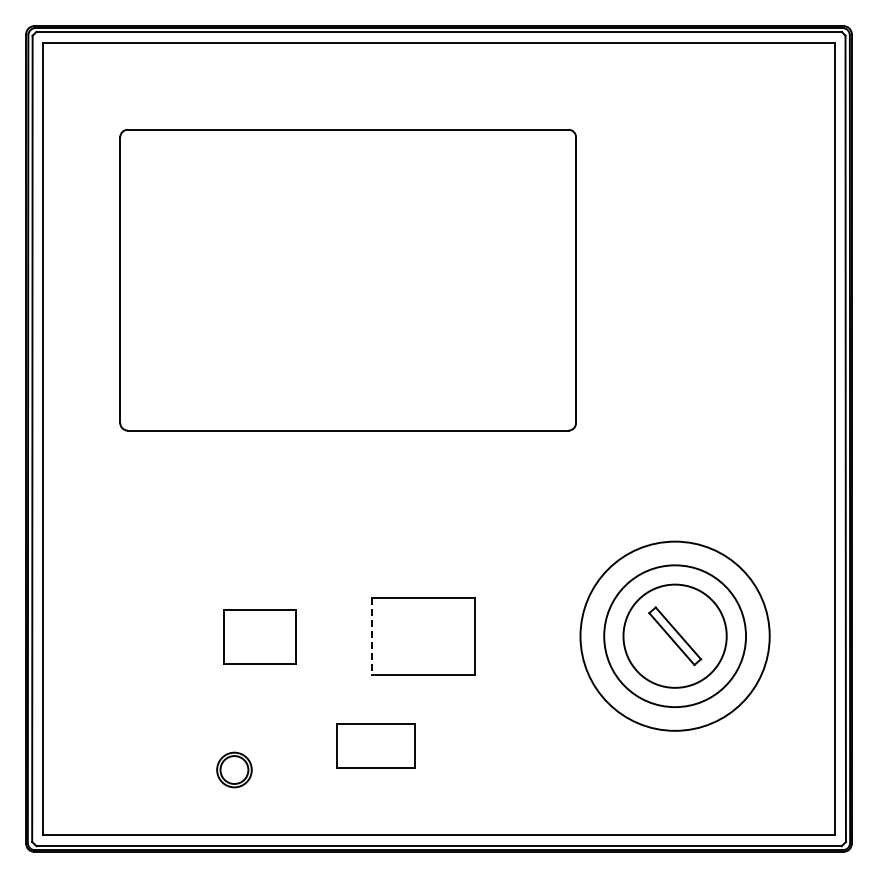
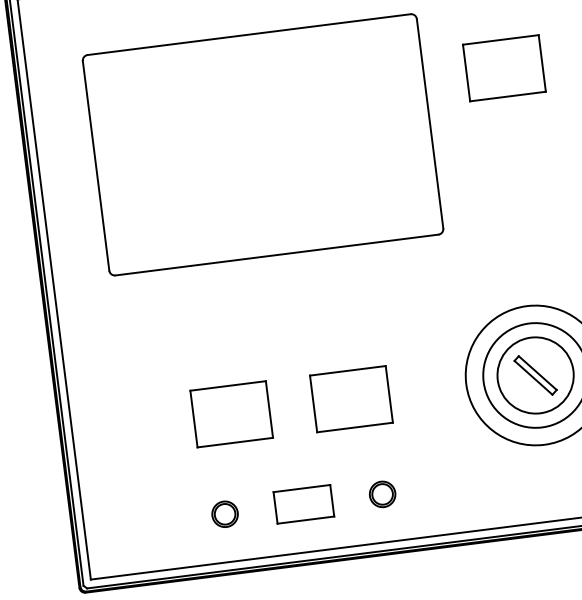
part: (685, 218) -> (504, 68), added
part: (260, 636) -> (231, 414), size x1.43
line: (372, 636) -> (313, 403), dashed -> solid
part: (375, 745) -> (303, 504), moved
part: (449, 769) -> (382, 494), added

